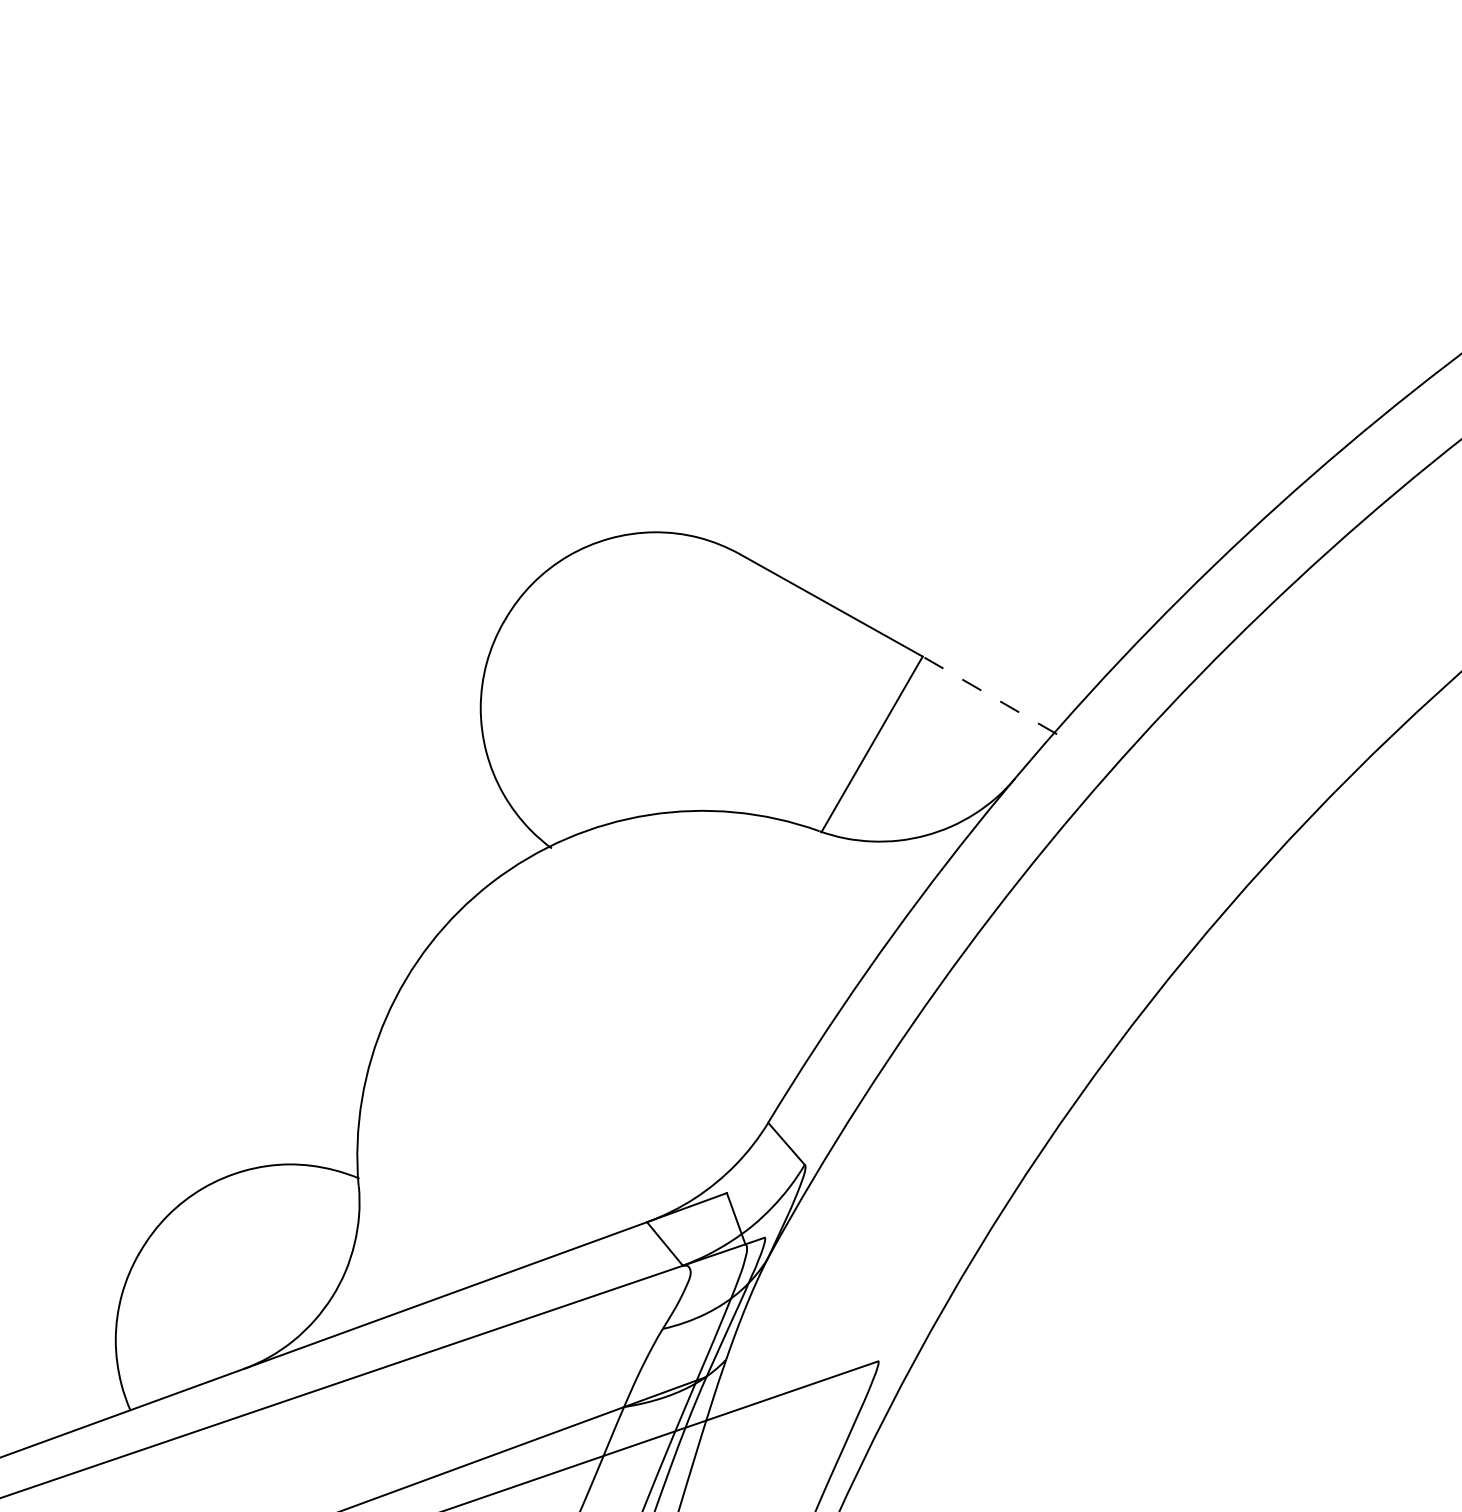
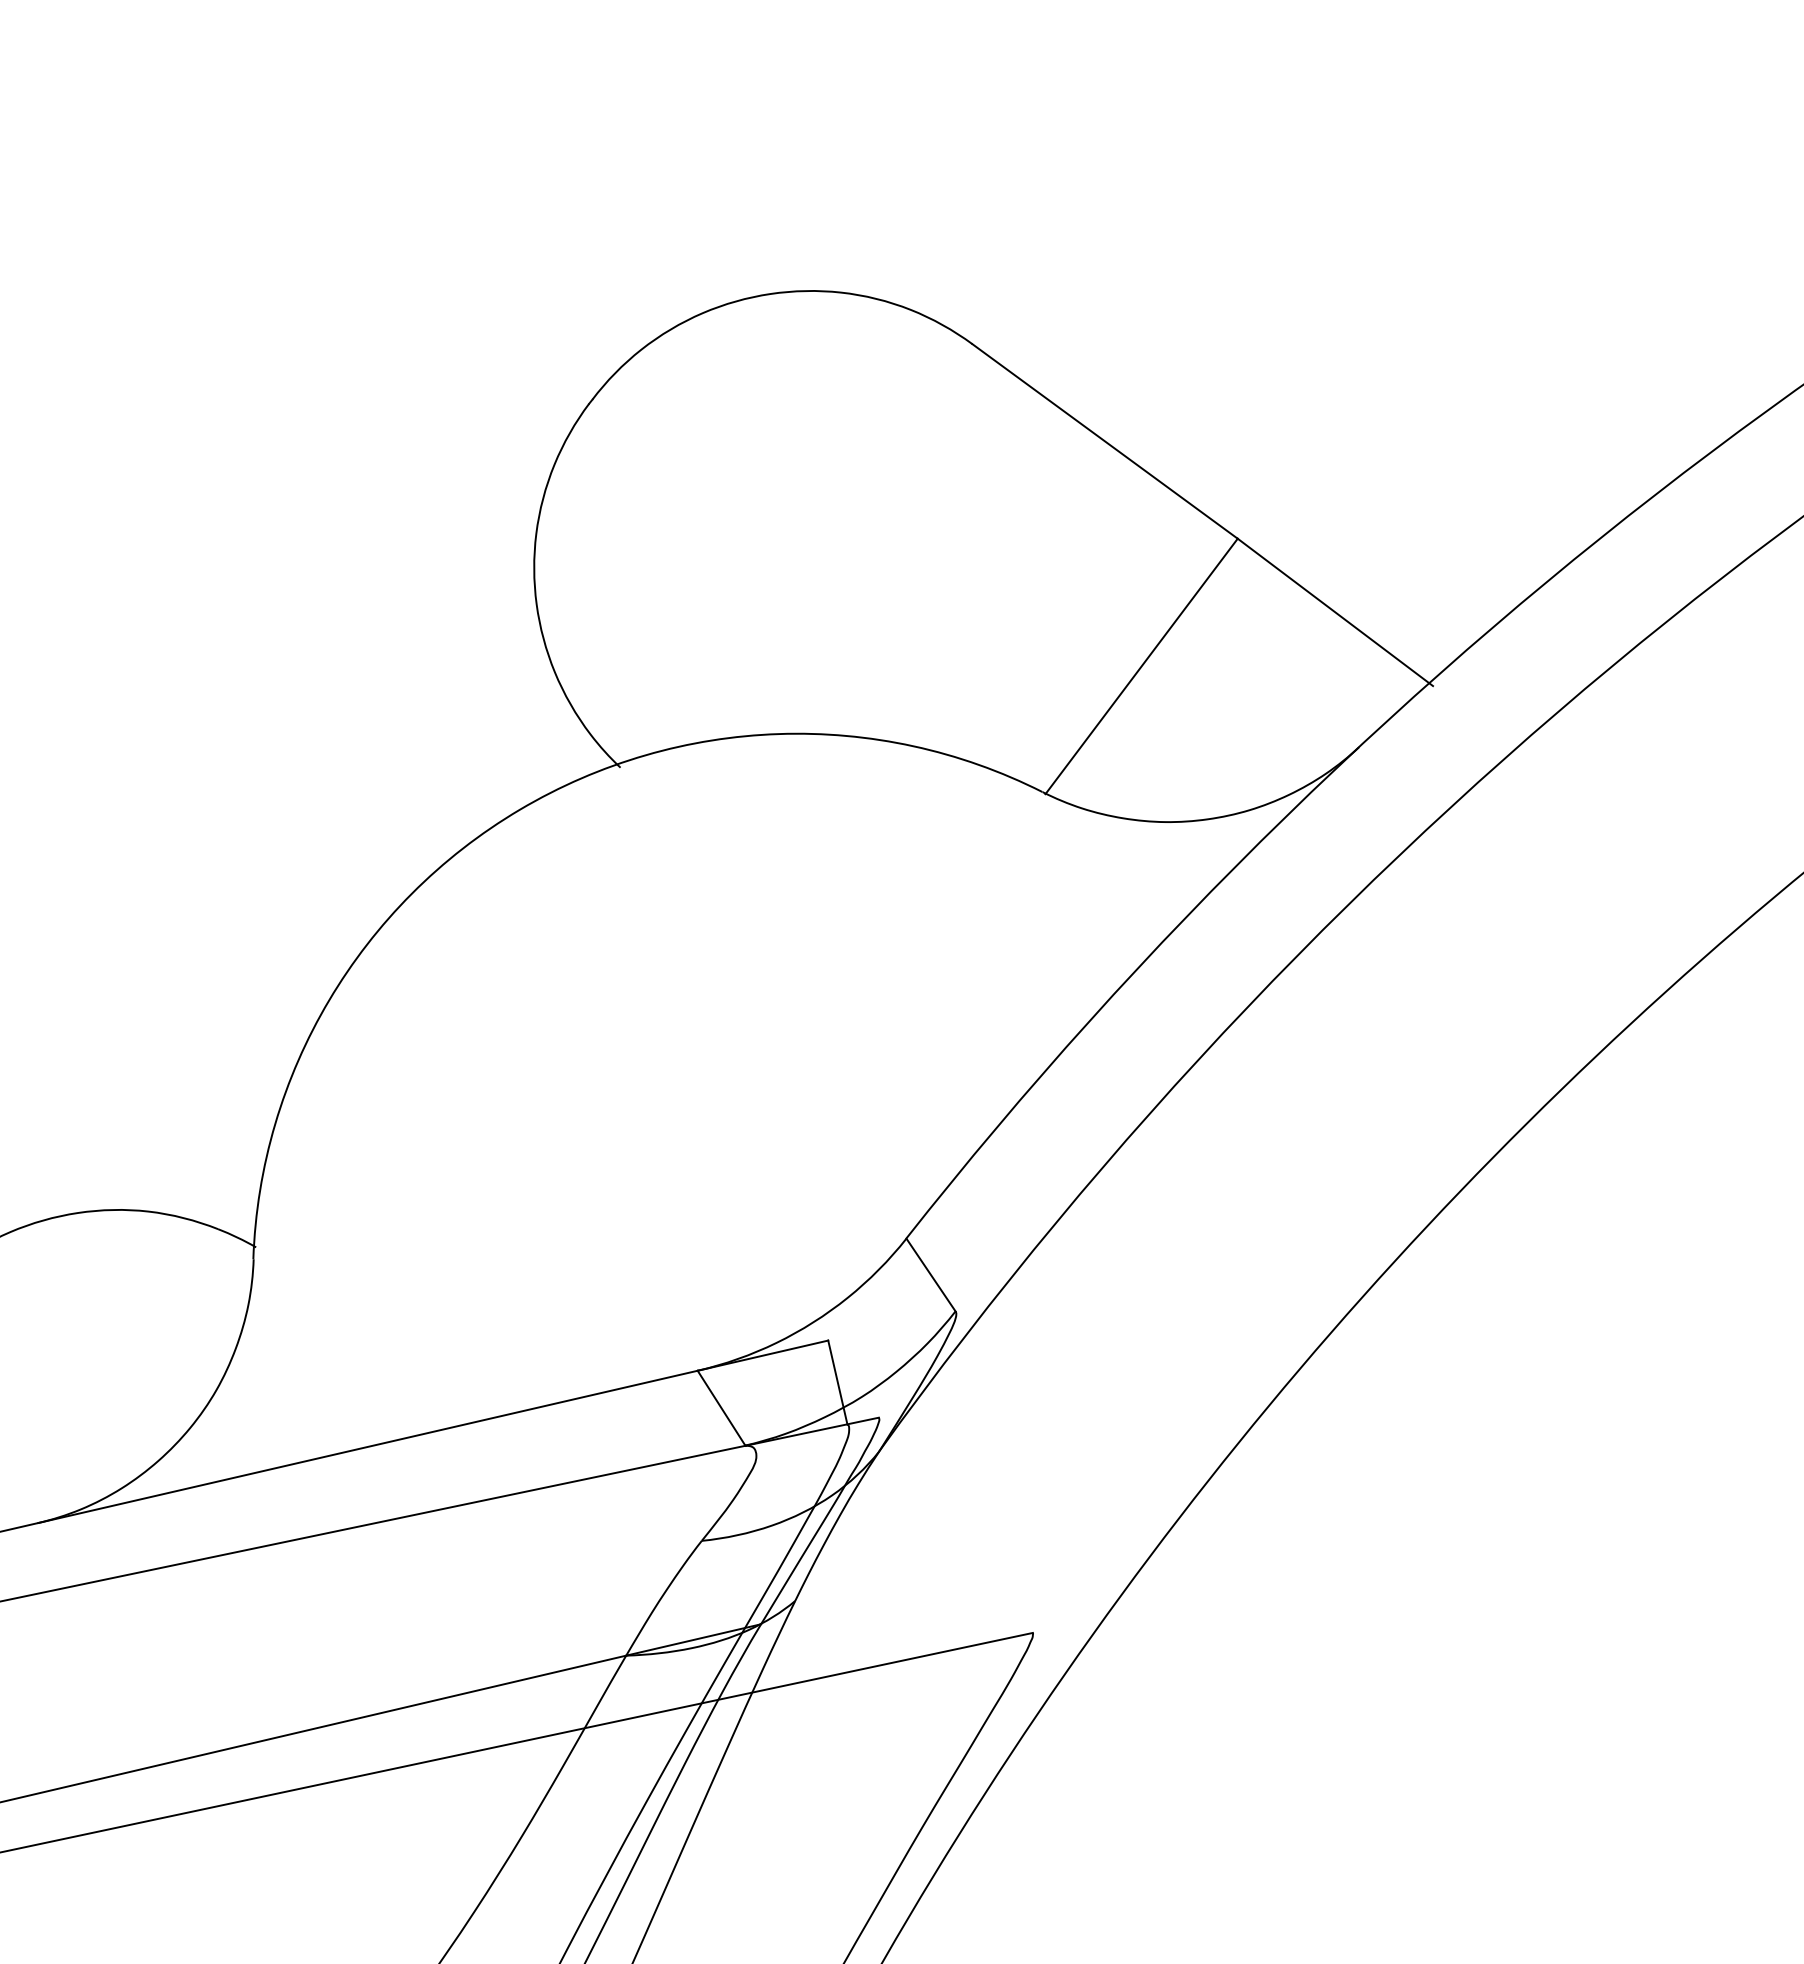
line: (989, 695) -> (1334, 612), dashed -> solid

